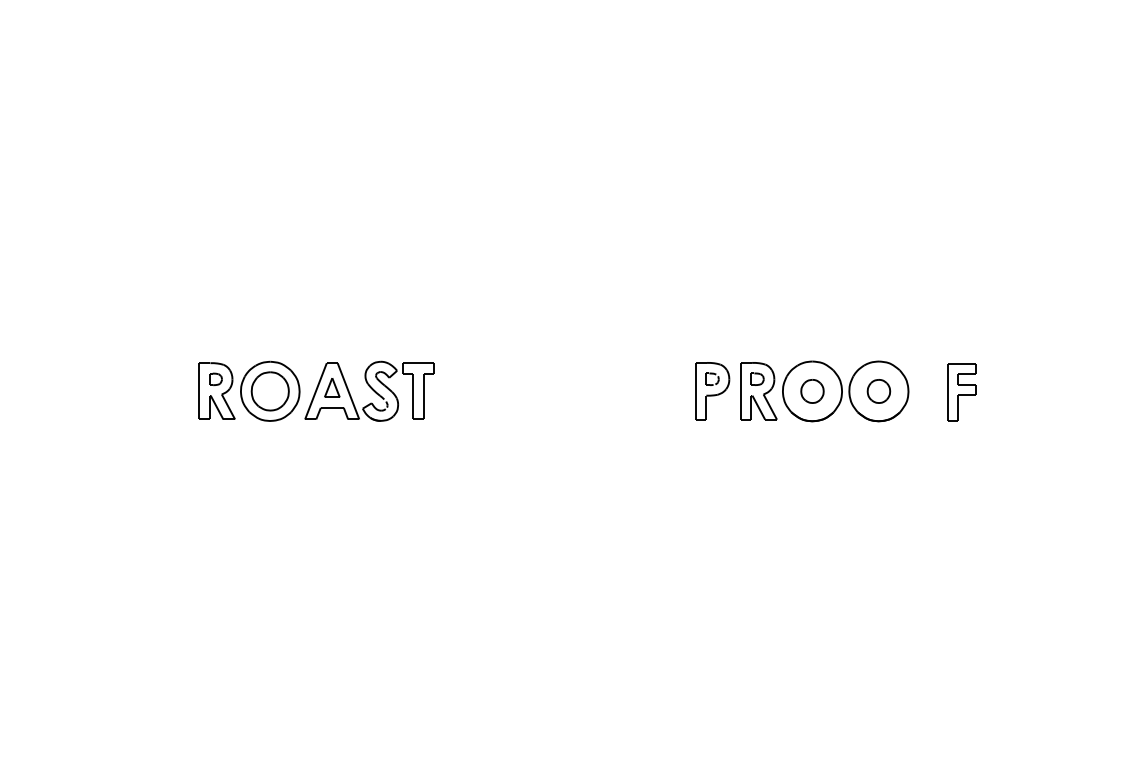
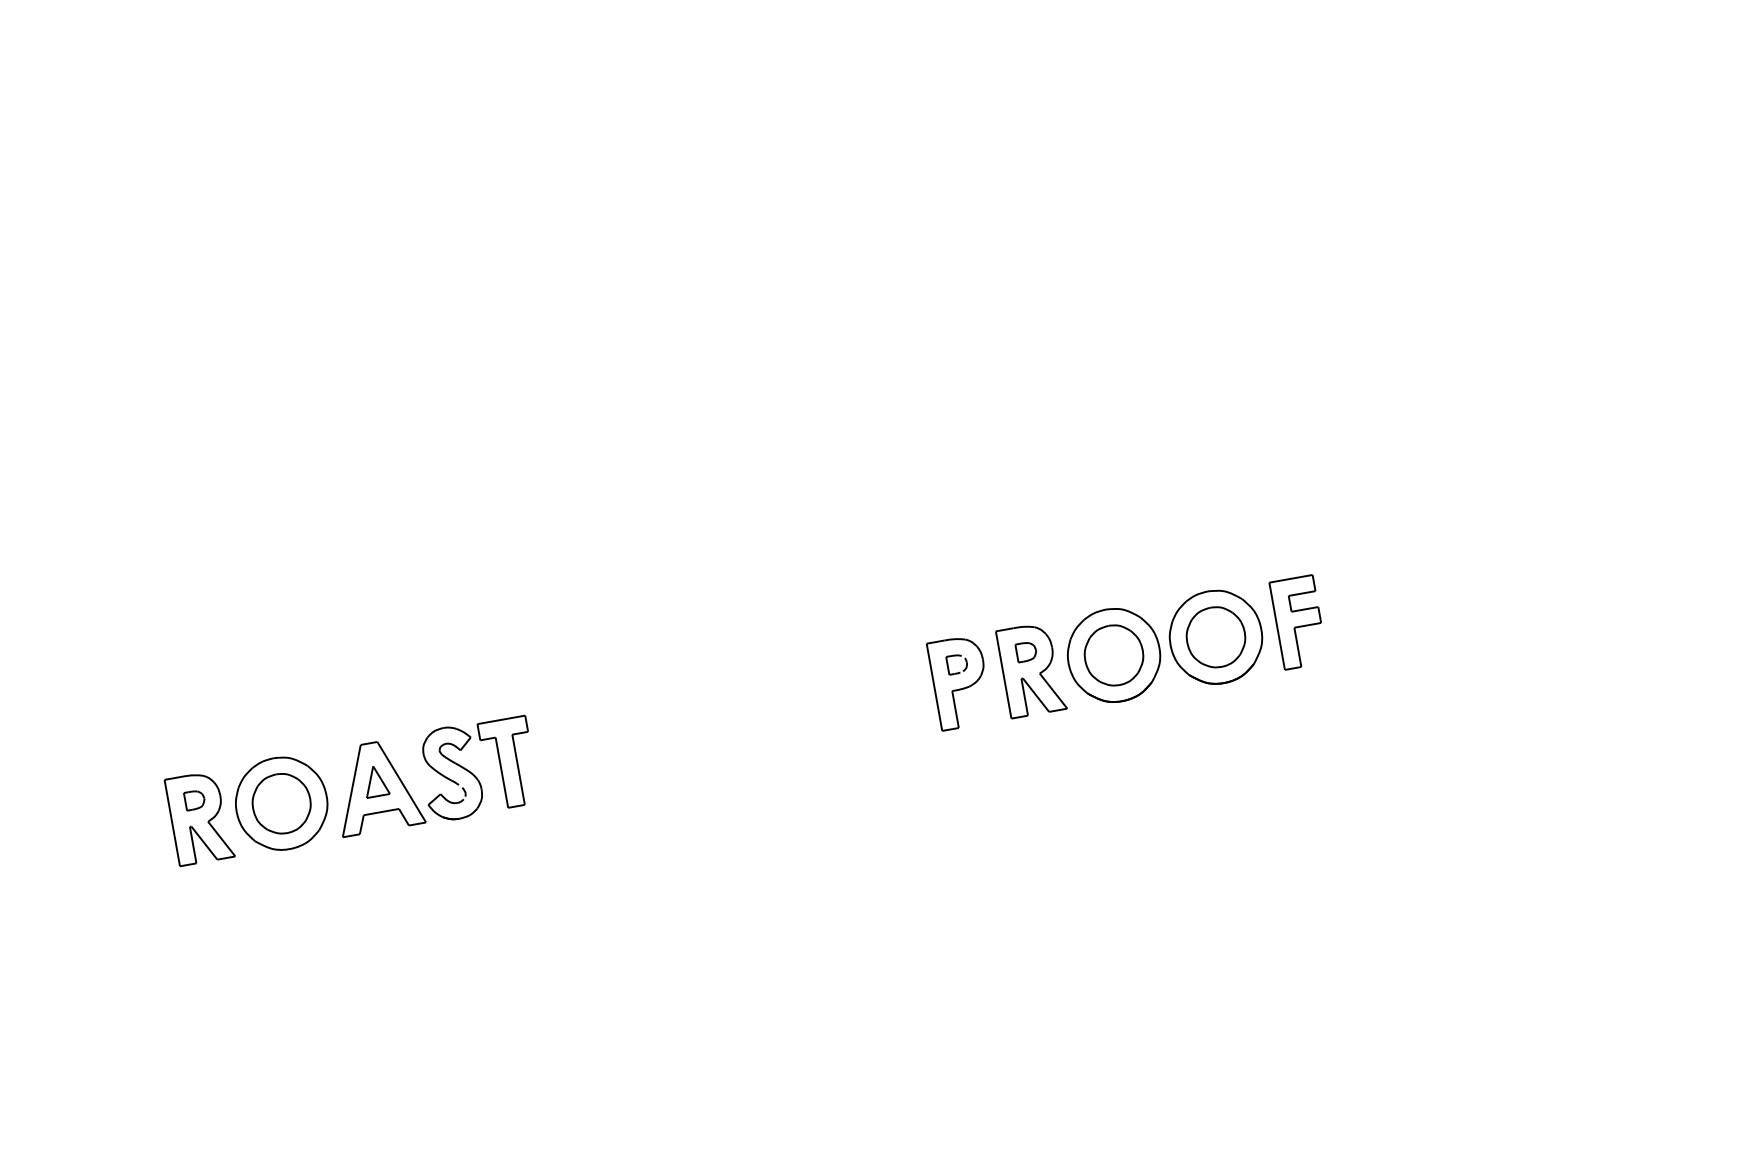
part: (812, 391) -> (1114, 655), size x1.67
part: (878, 391) -> (1215, 637), size x1.67
part: (961, 392) -> (1298, 622), moved

